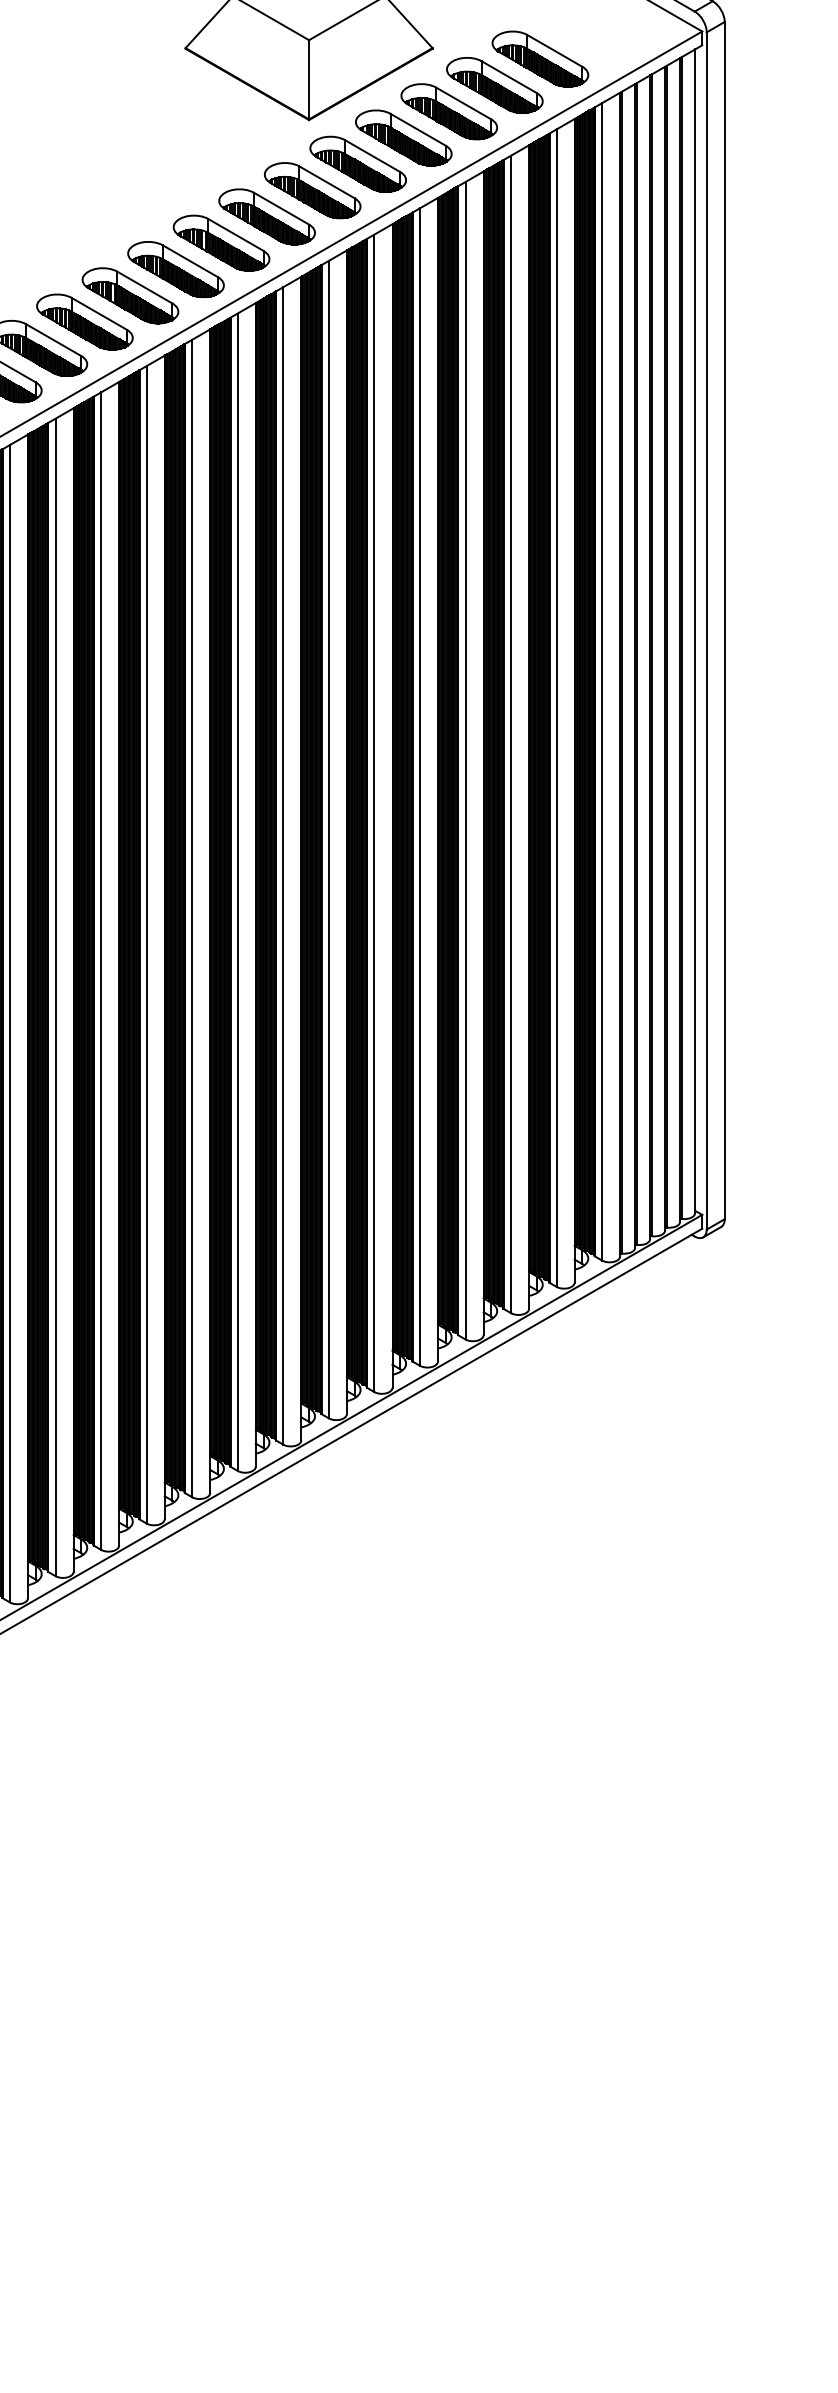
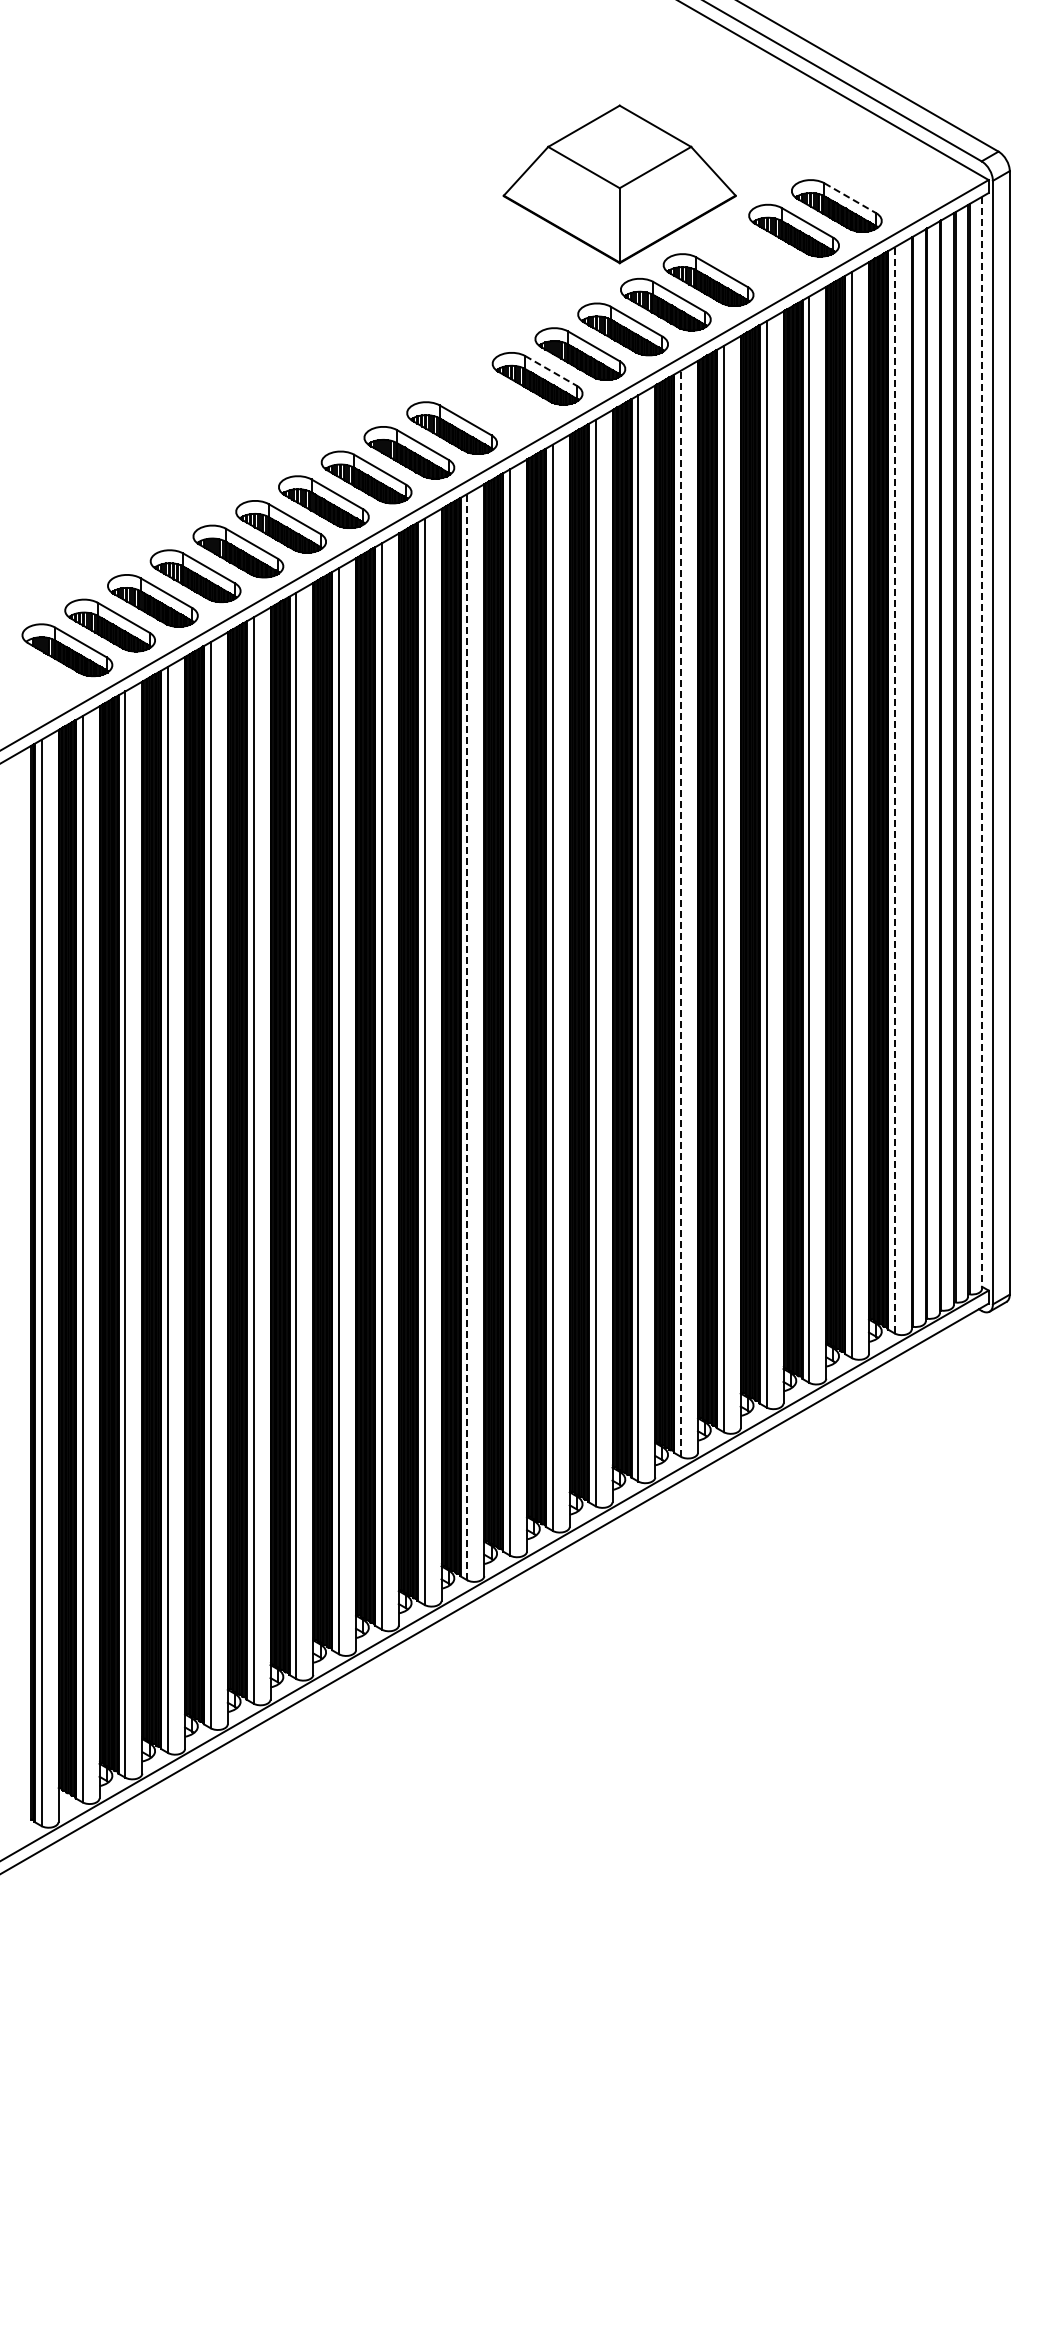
line: (554, 51) -> (850, 198), solid -> dashed
part: (449, 111) -> (751, 255), removed
line: (236, 235) -> (551, 371), solid -> dashed
part: (175, 269) -> (494, 403), removed
line: (695, 630) -> (982, 742), solid -> dashed
line: (601, 680) -> (894, 789), solid -> dashed
line: (374, 813) -> (681, 913), solid -> dashed
line: (146, 944) -> (467, 1036), solid -> dashed

